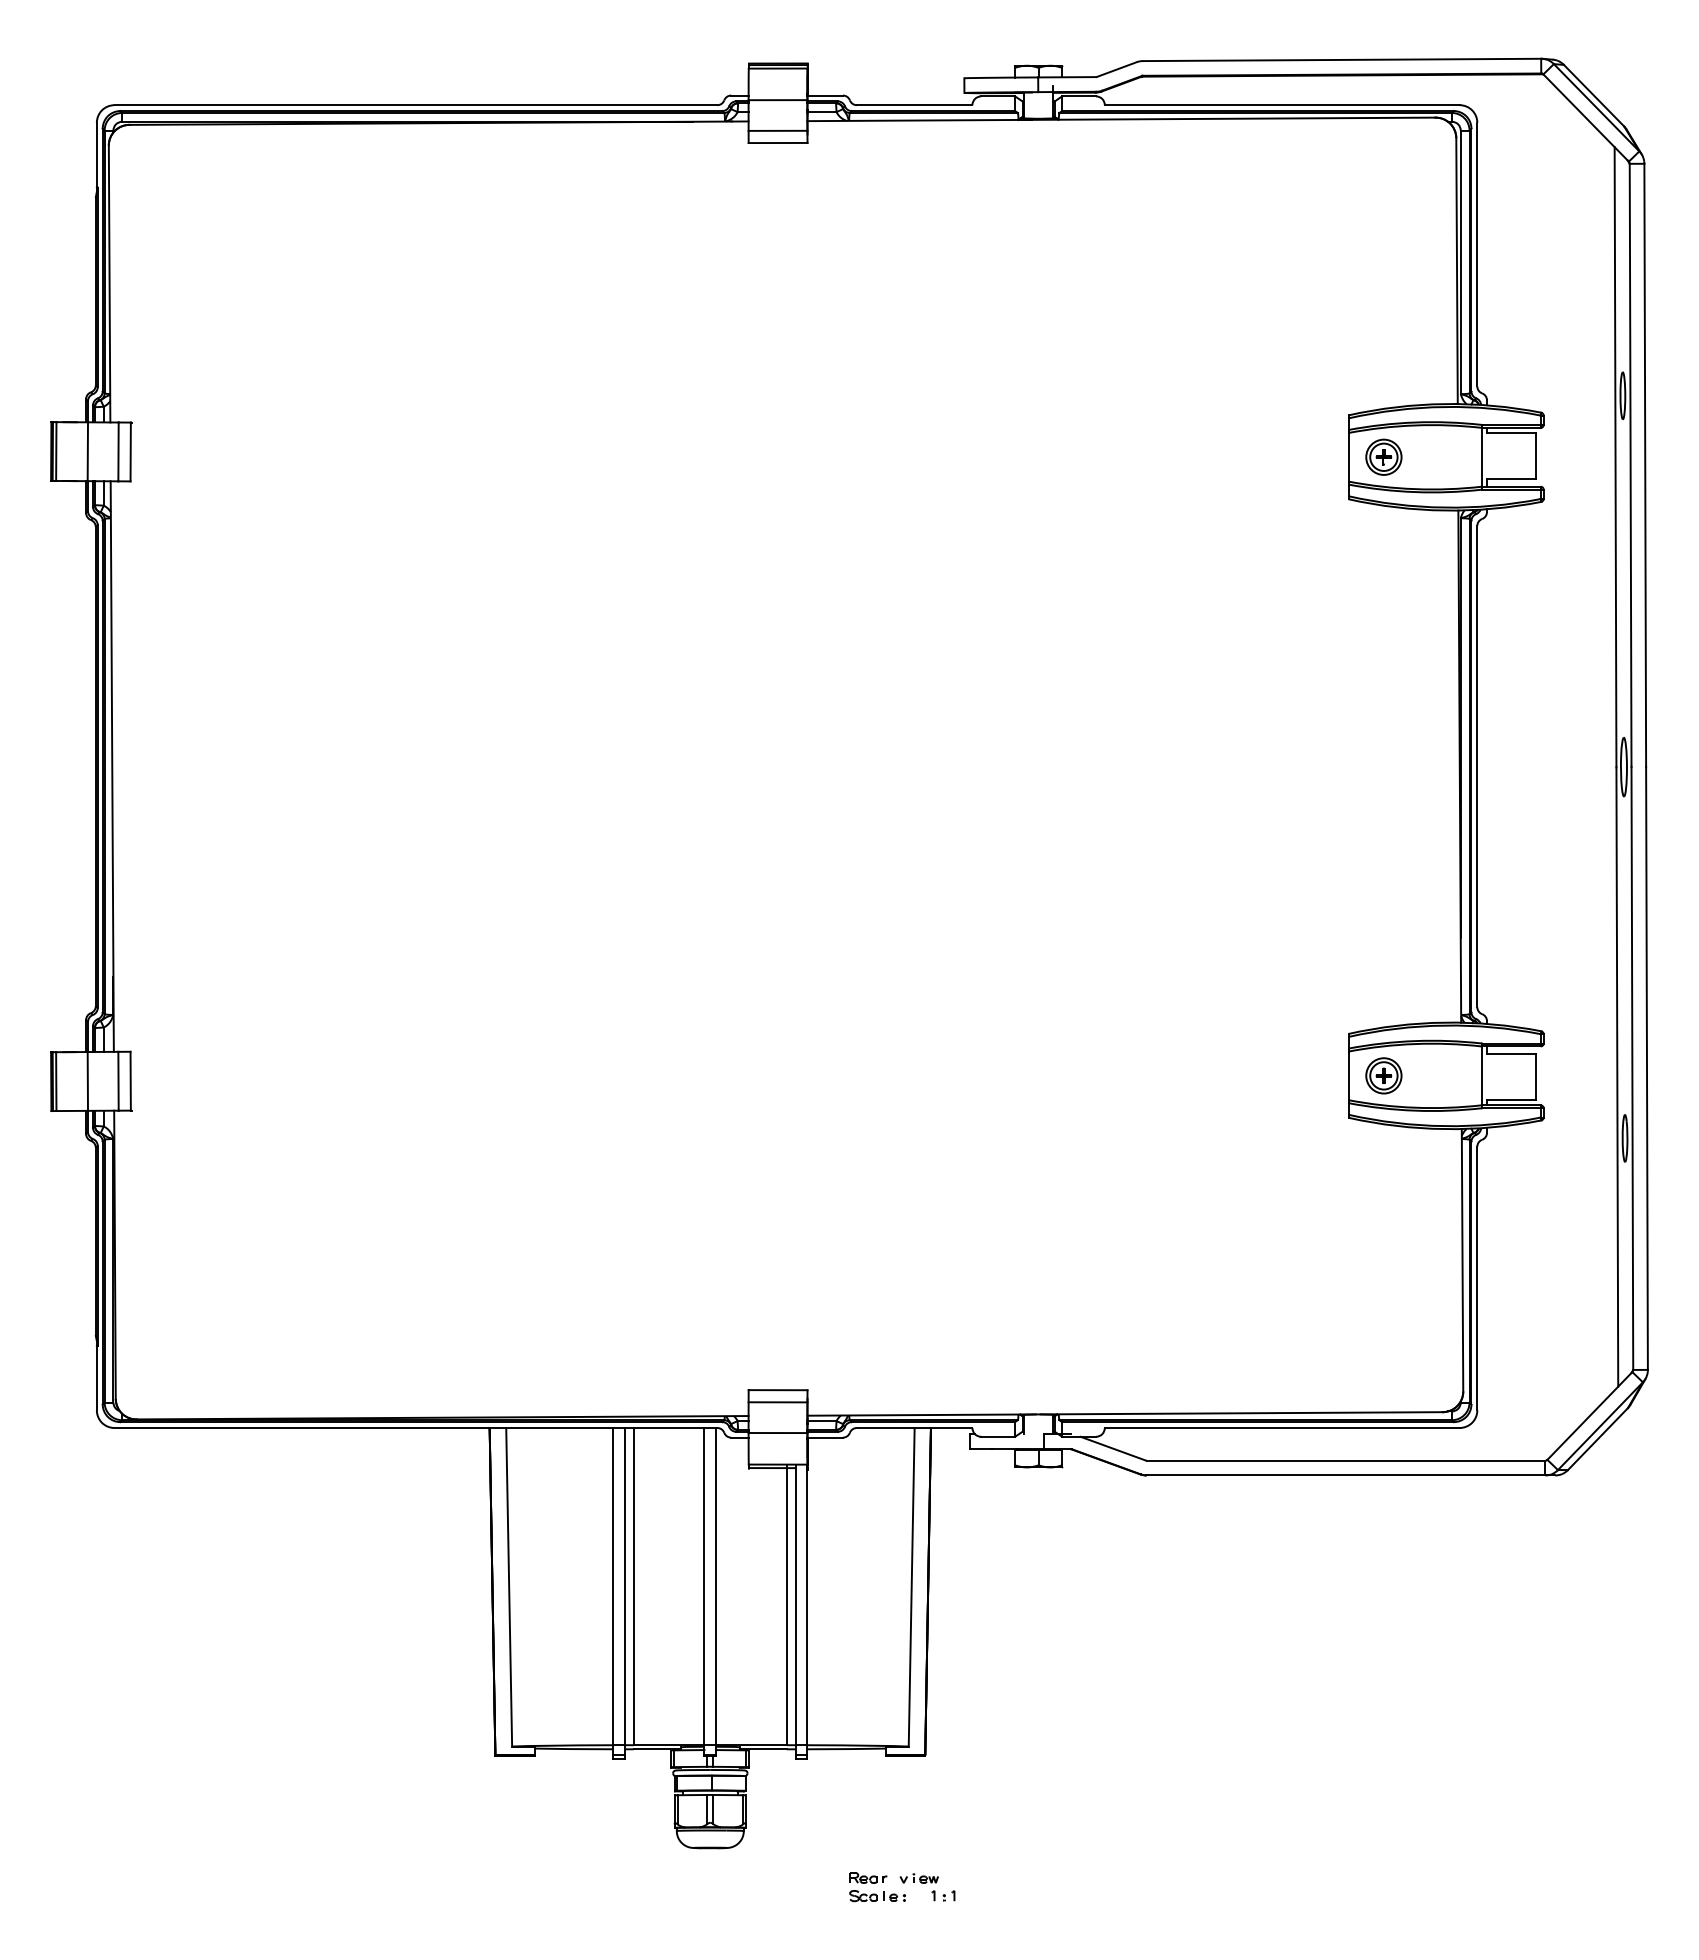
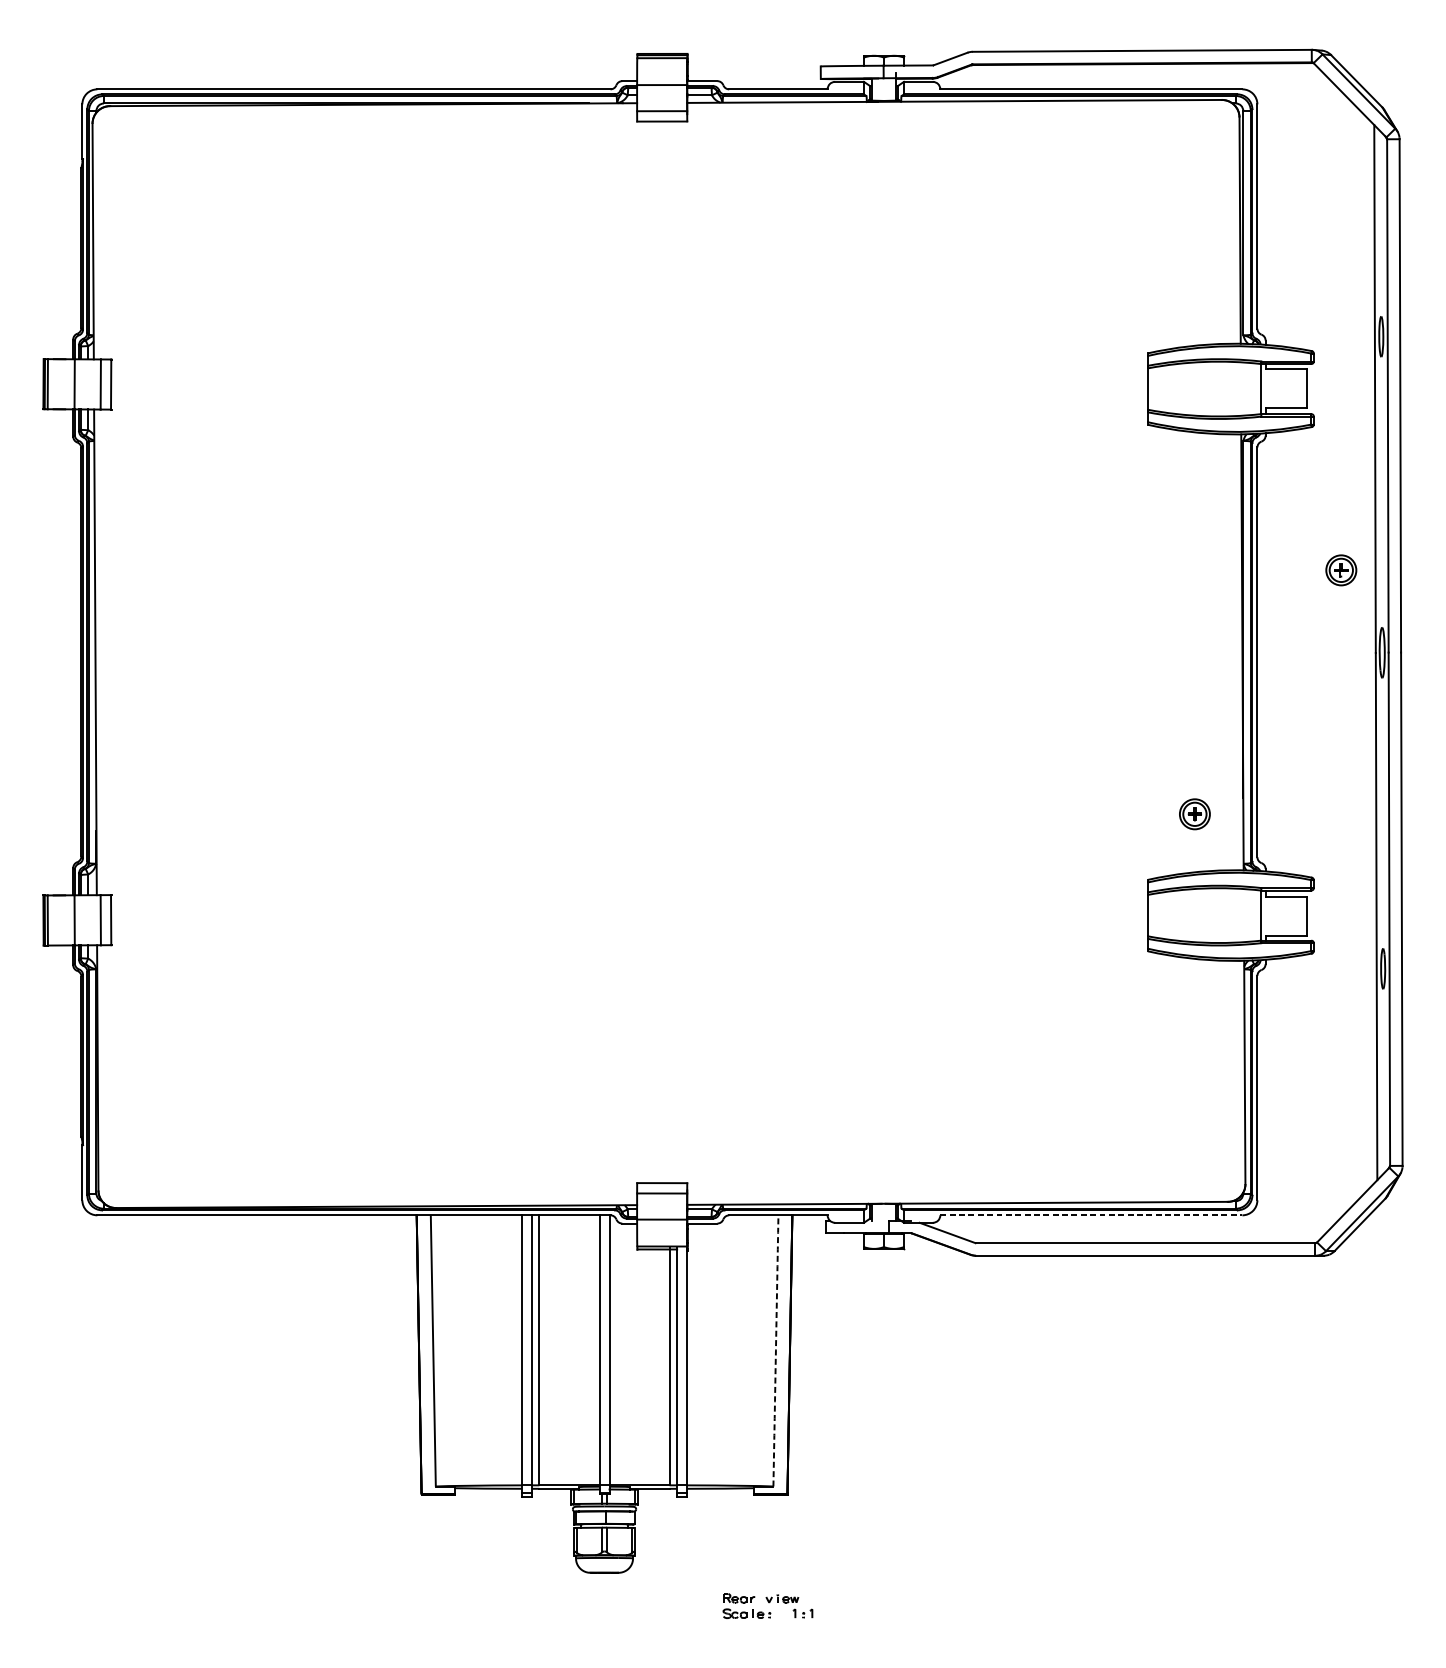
part: (1383, 456) -> (1340, 569), moved
part: (1383, 1075) -> (1194, 813), moved
line: (1282, 1427) -> (1091, 1214), solid -> dashed
arc: (911, 1587) -> (775, 1351), solid -> dashed

